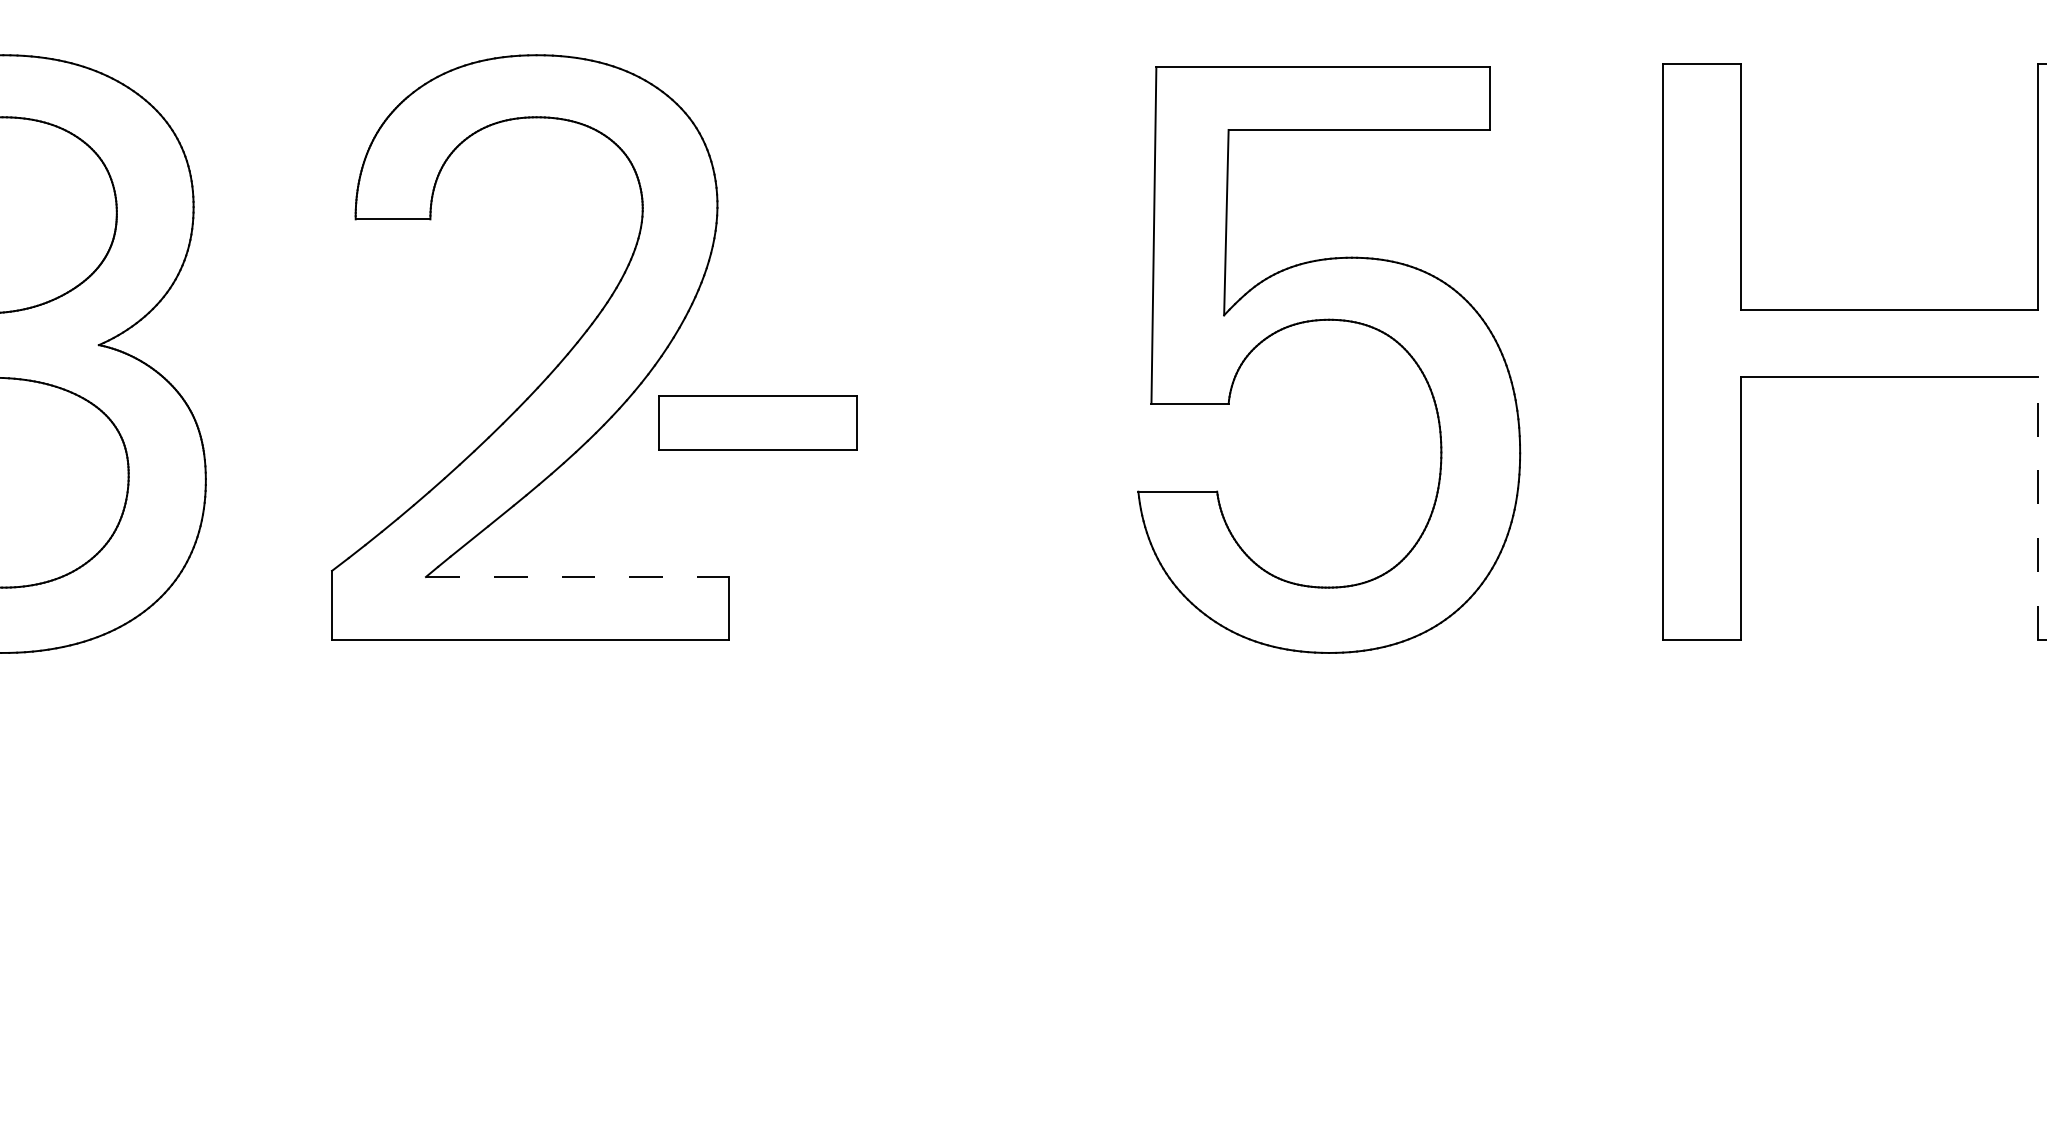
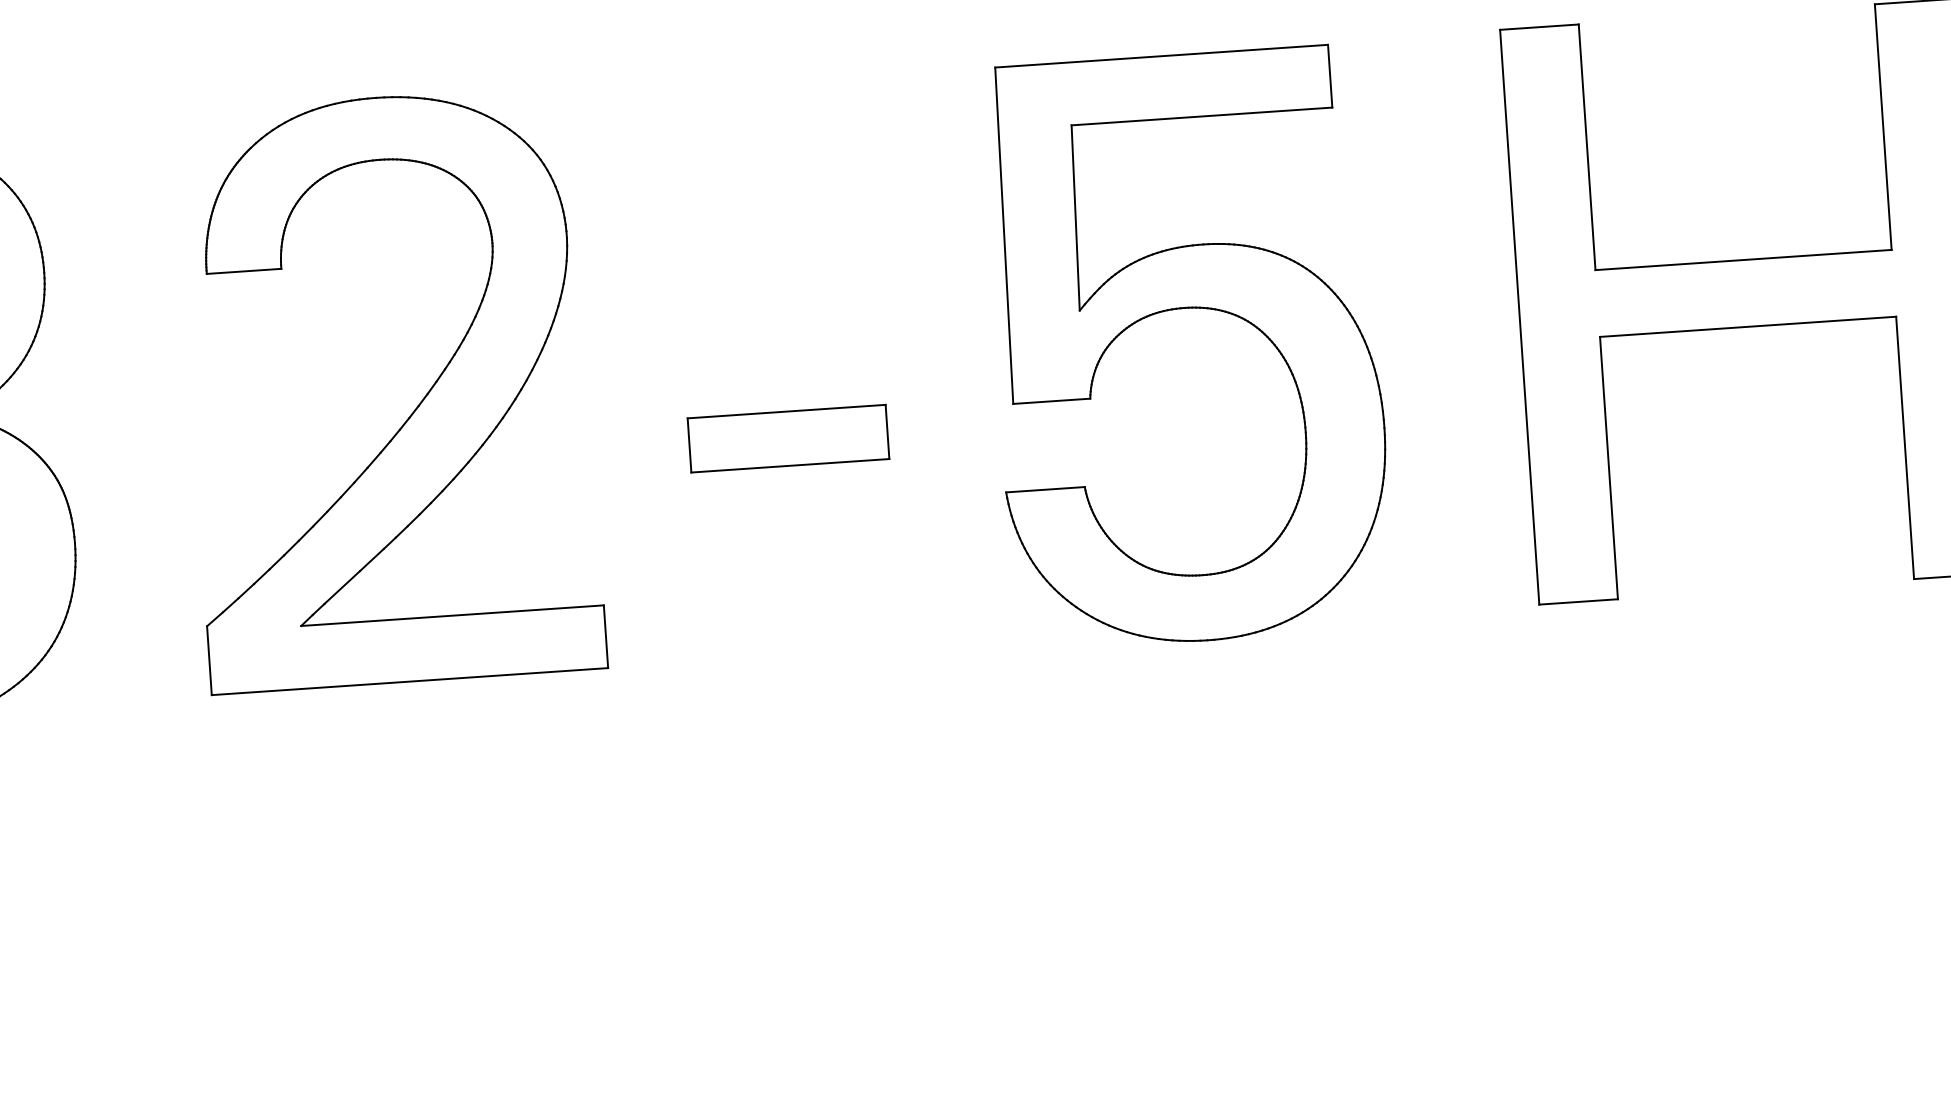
part: (757, 422) -> (788, 437), moved
line: (2038, 507) -> (1905, 446), dashed -> solid
line: (577, 577) -> (452, 616), dashed -> solid

